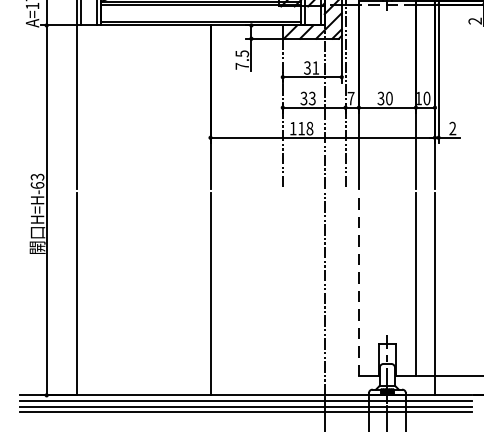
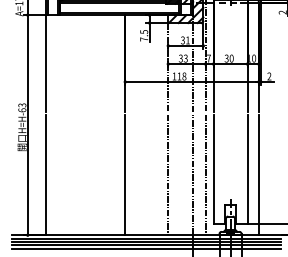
line: (358, 284) -> (213, 169), dashed -> solid
line: (283, 293) -> (168, 174), added
line: (345, 293) -> (205, 174), added
line: (246, 417) -> (146, 248), added

